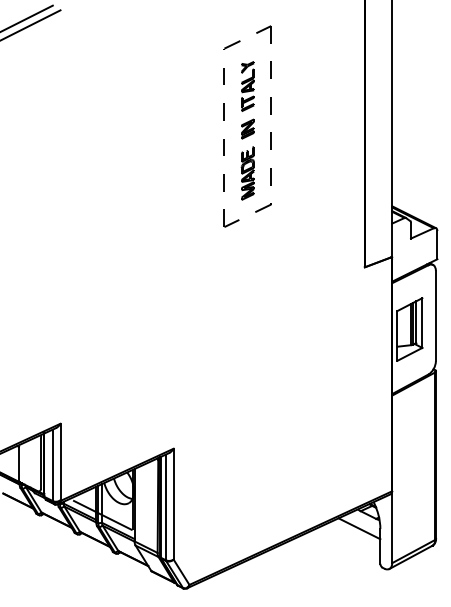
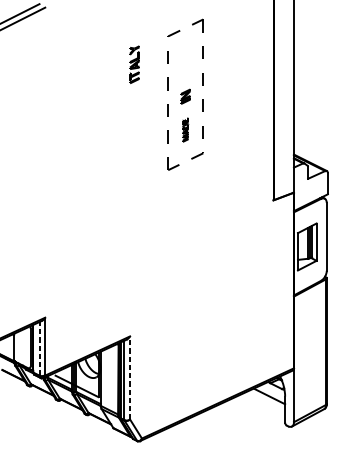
part: (247, 86) -> (134, 64), moved
part: (247, 173) -> (185, 130), size x0.6
line: (52, 465) -> (39, 348), solid -> dashed
line: (173, 503) -> (130, 377), solid -> dashed

